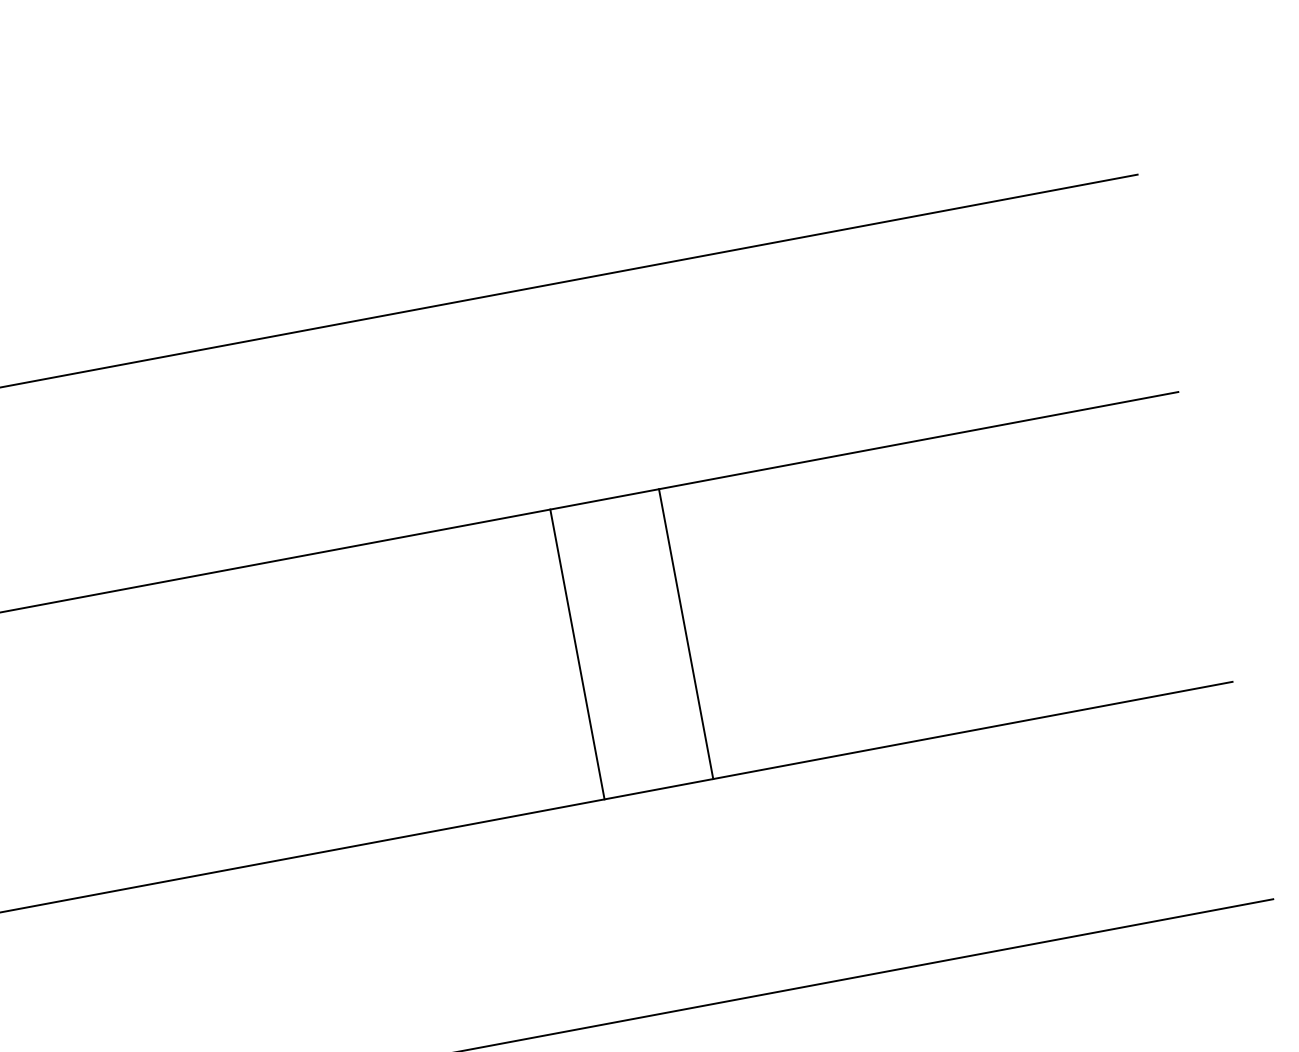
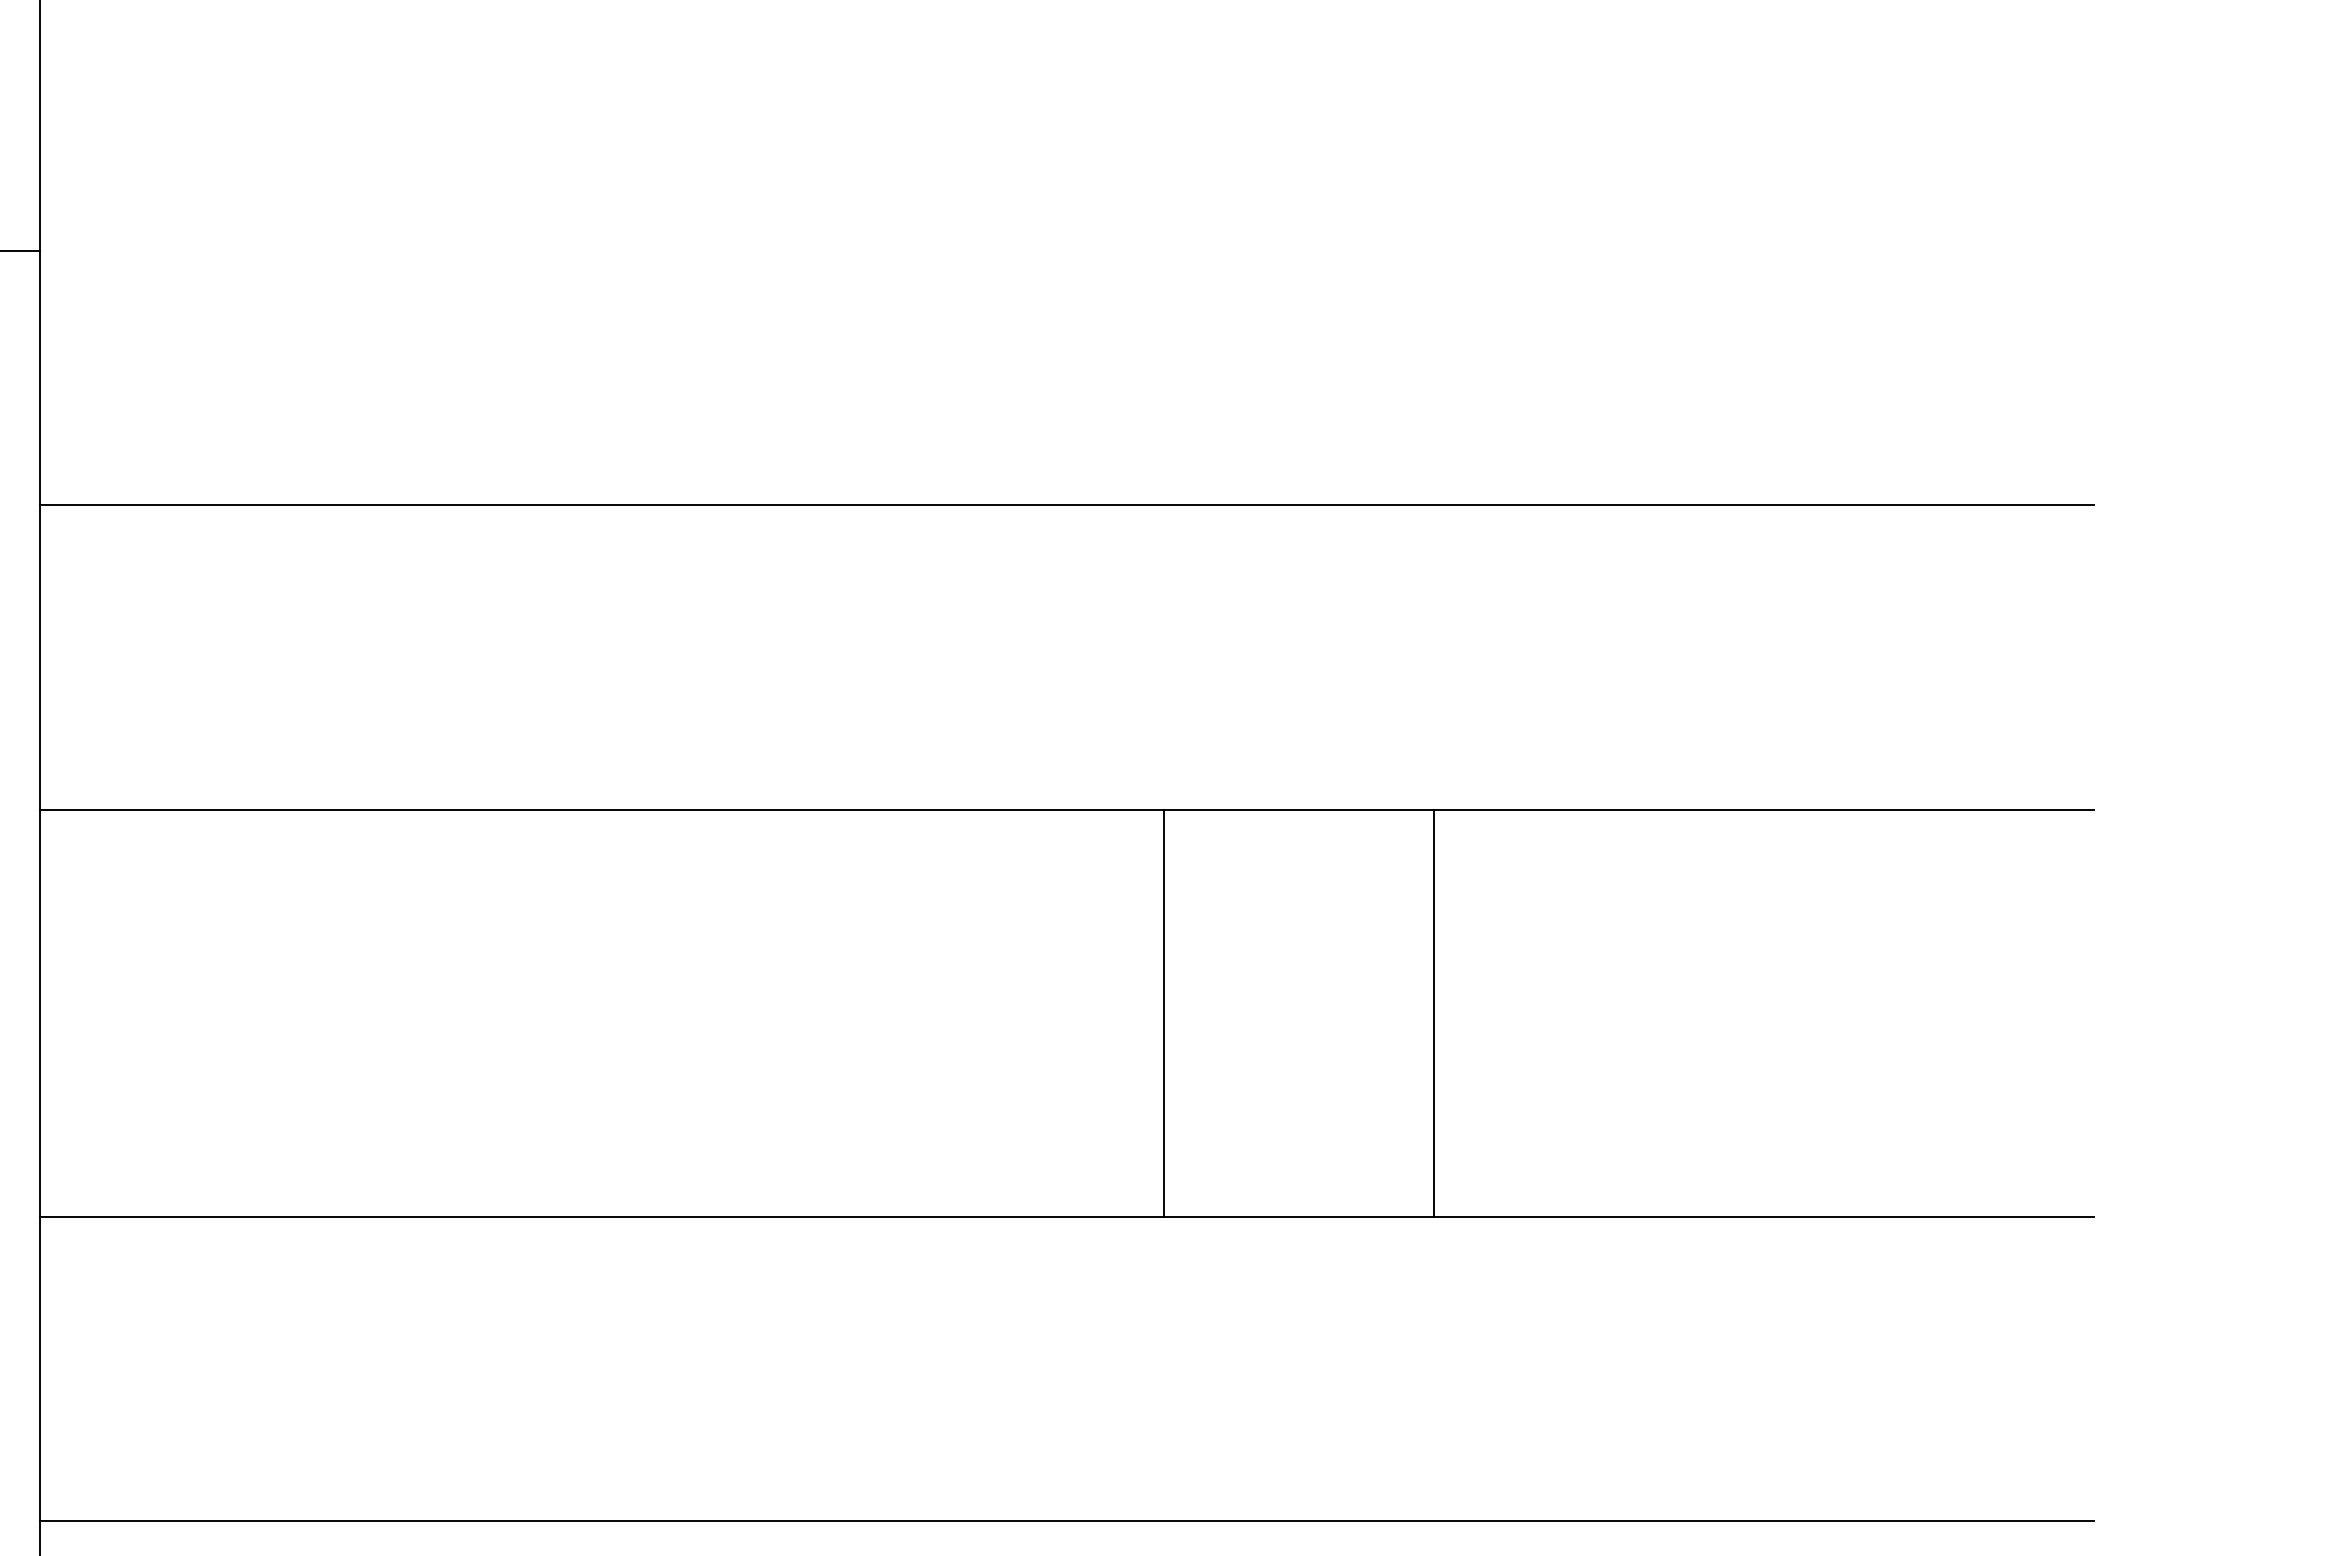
line: (686, 634) -> (1434, 1013), moved
line: (577, 654) -> (1163, 1013), moved

